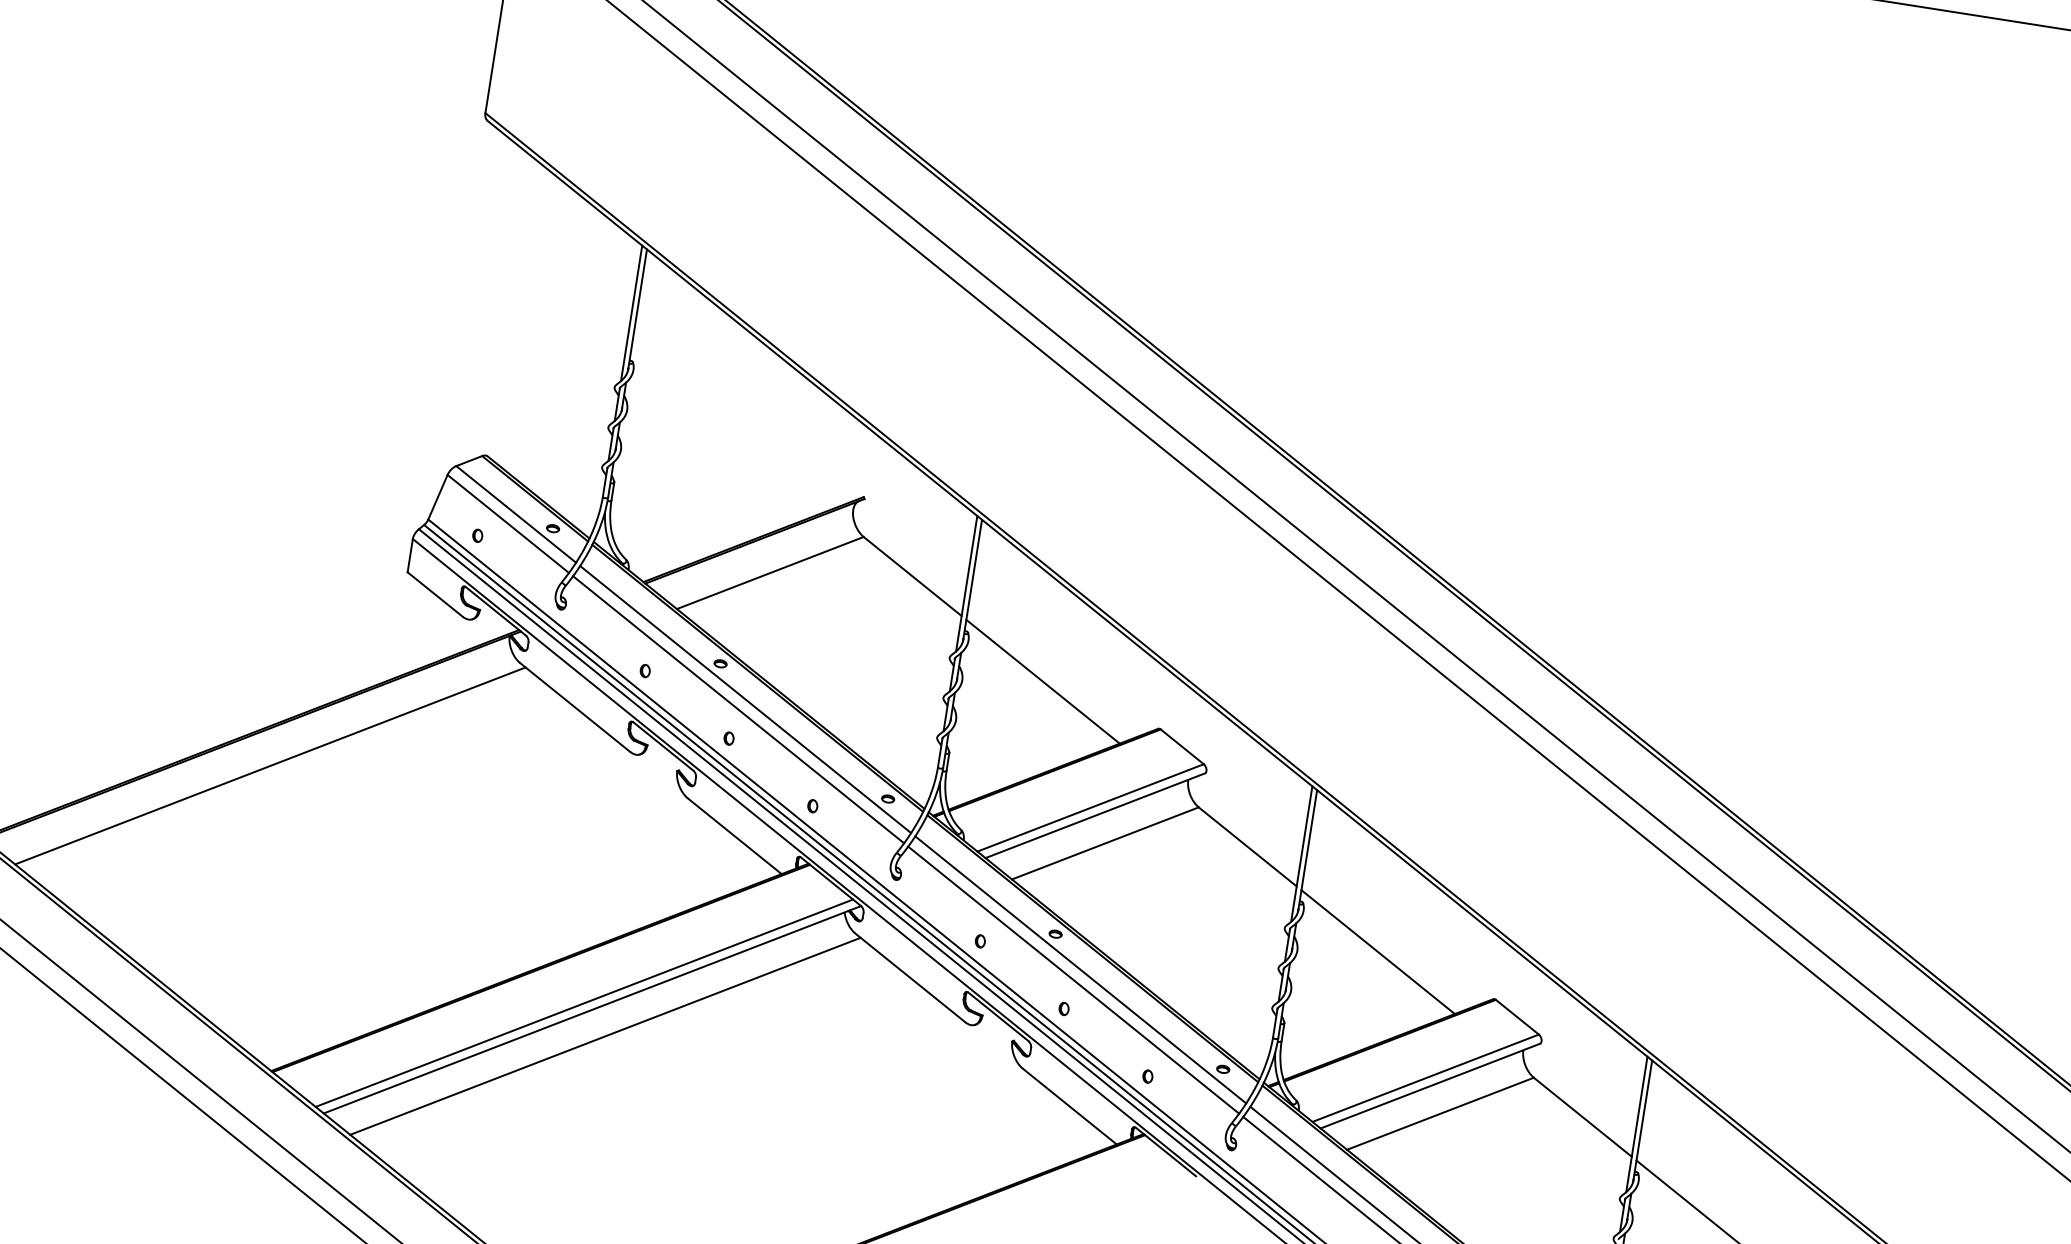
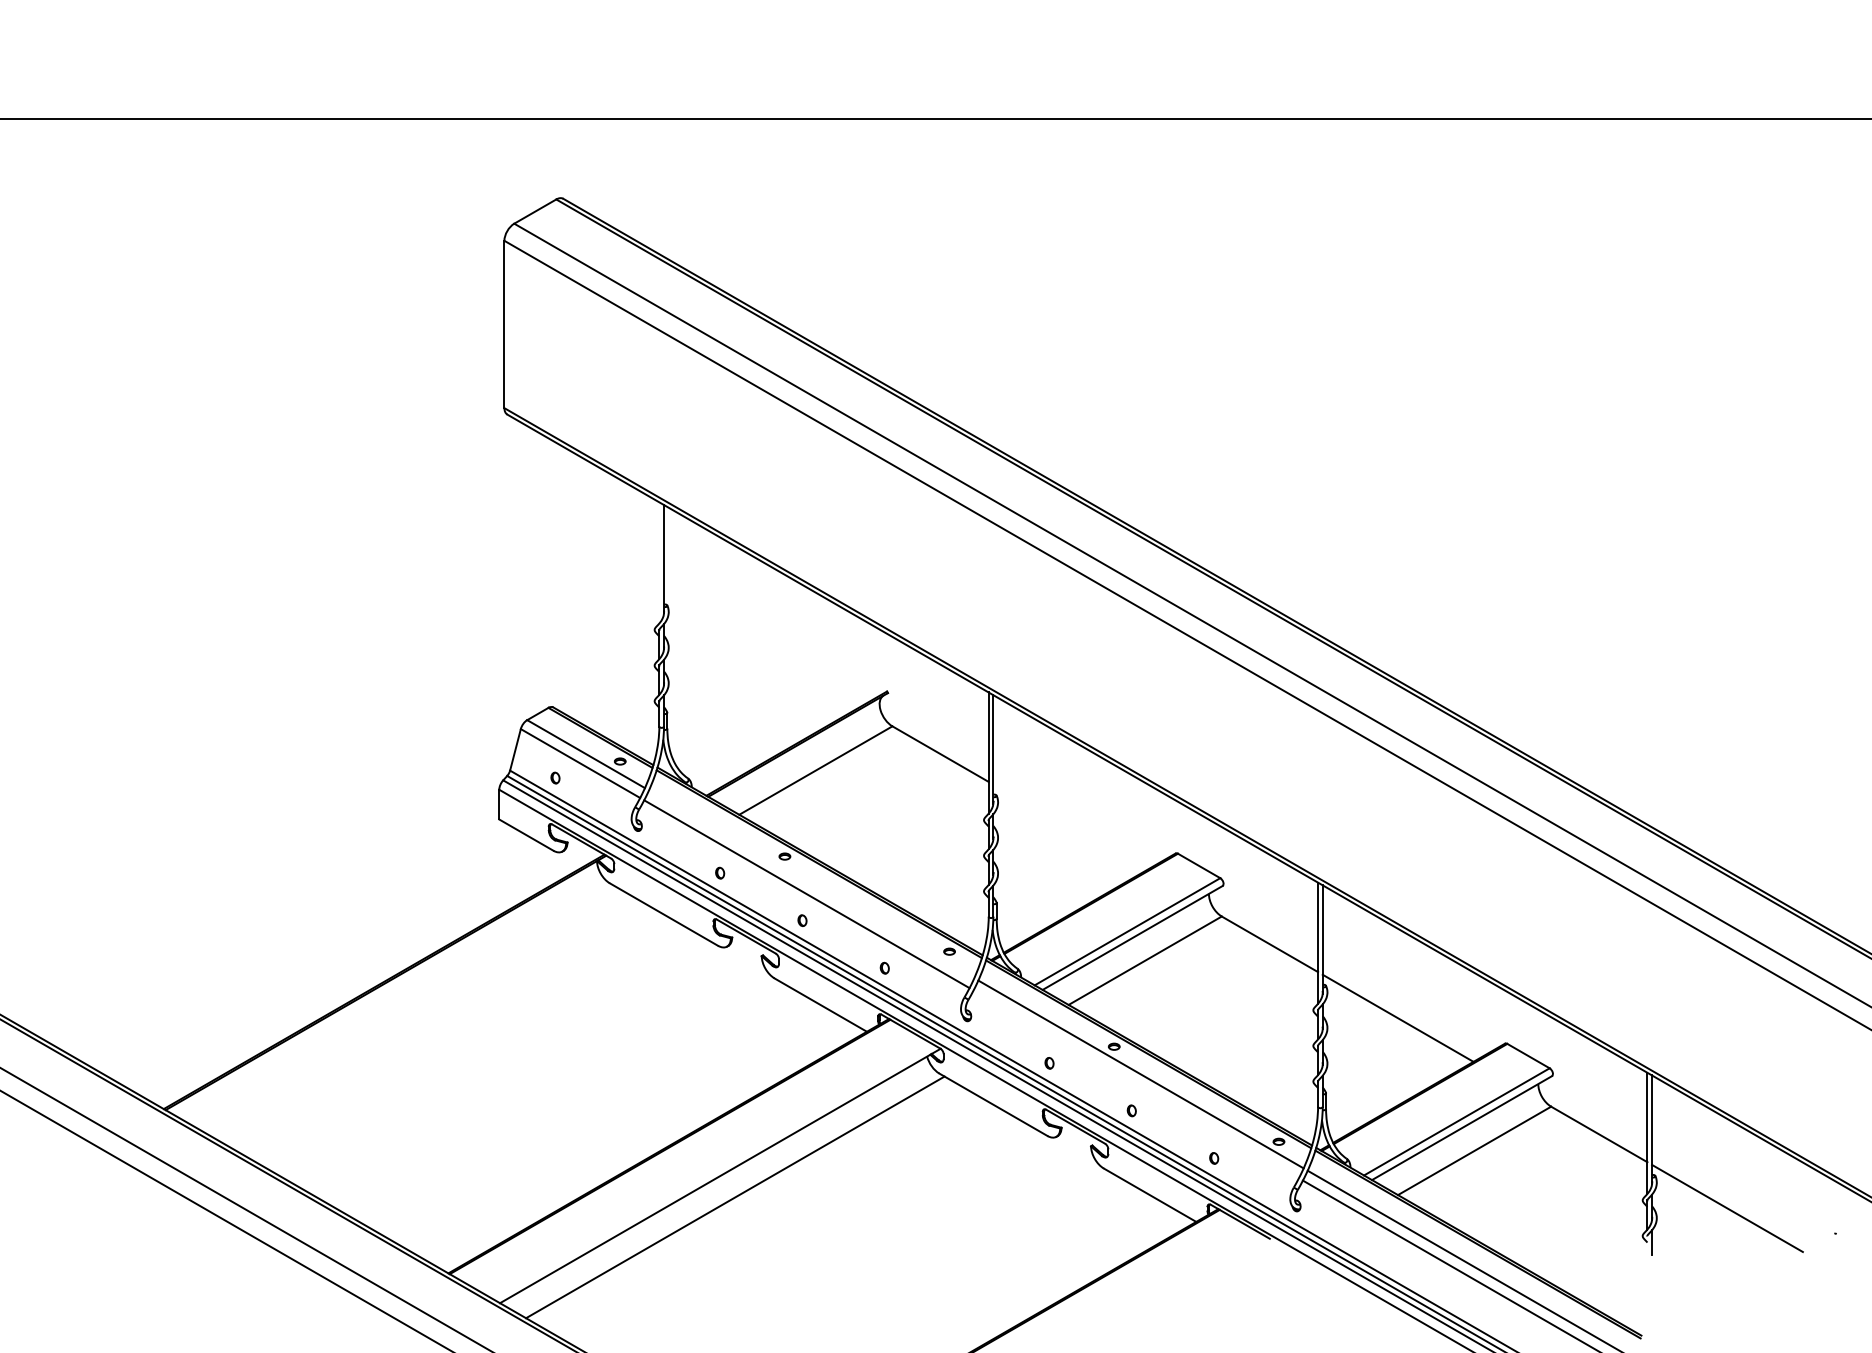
line: (631, 312) -> (659, 562), removed
line: (1042, 680) -> (1068, 827), removed
line: (745, 699) -> (811, 884), removed
line: (269, 766) -> (405, 1007), removed
line: (1072, 980) -> (1135, 1084), removed
line: (584, 1003) -> (712, 1171), removed

